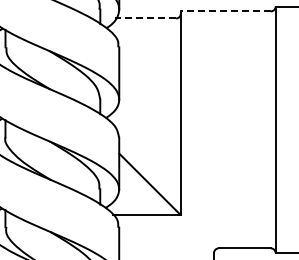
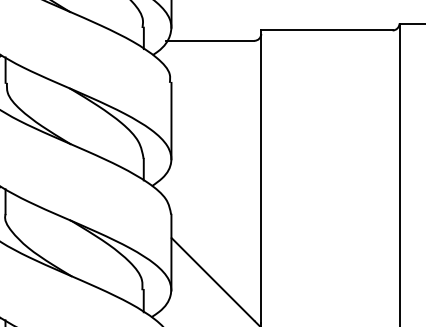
line: (225, 11) -> (326, 30), dashed -> solid
line: (145, 18) -> (209, 40), dashed -> solid

